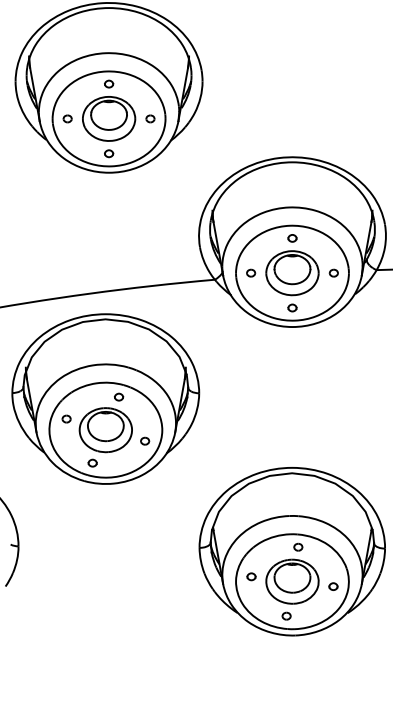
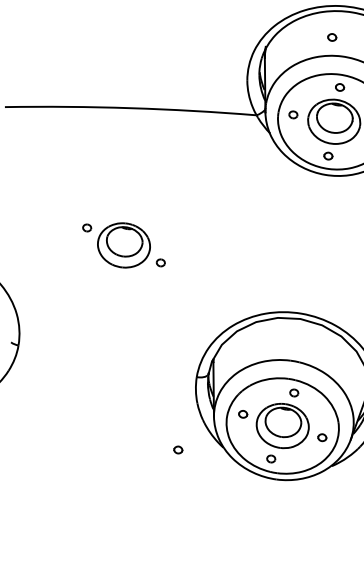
part: (276, 190) -> (332, 37), added
part: (105, 398) -> (128, 214), removed
part: (193, 622) -> (178, 449), added

